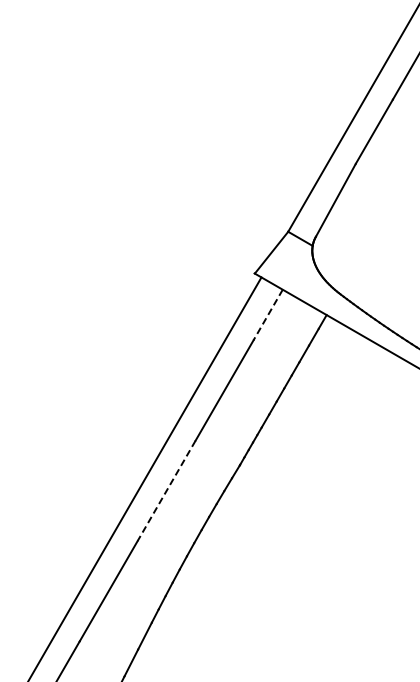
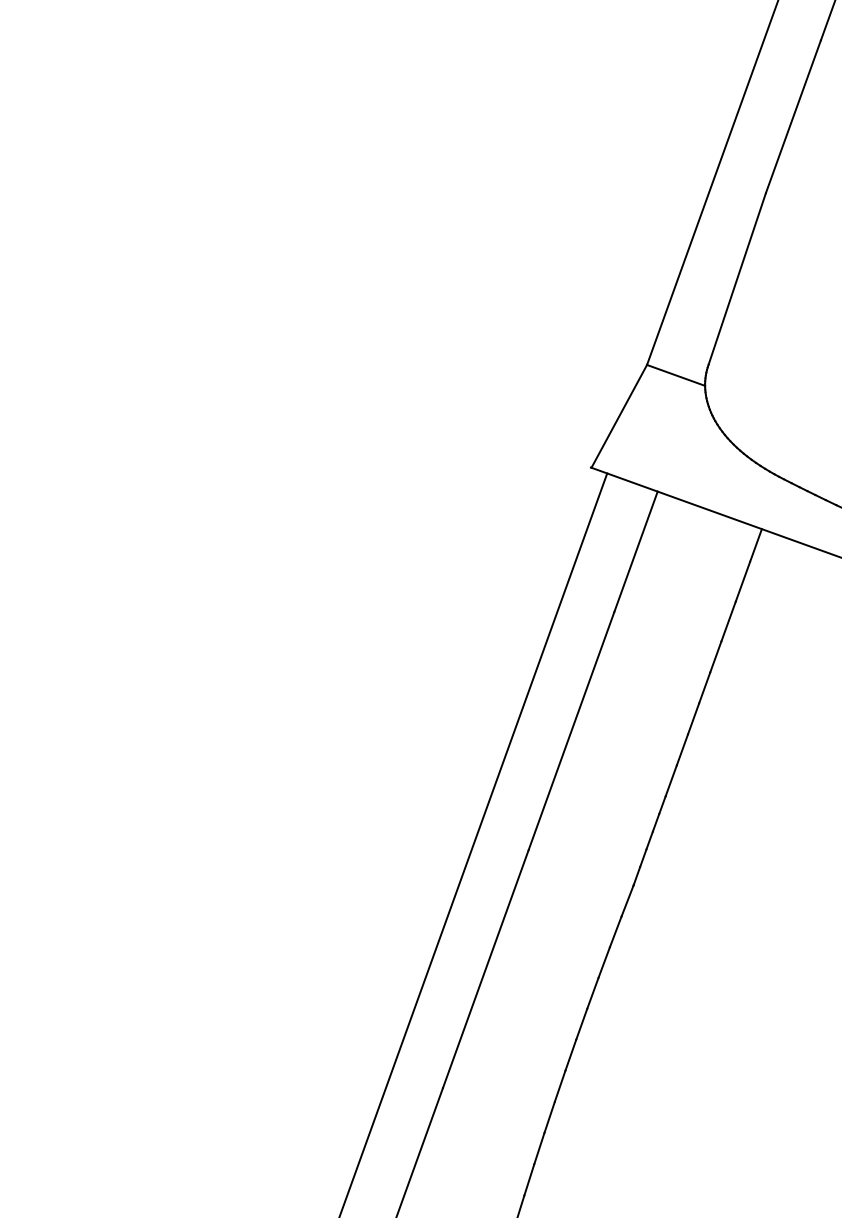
line: (267, 315) -> (634, 552), dashed -> solid
line: (166, 490) -> (485, 968), dashed -> solid

